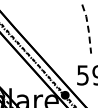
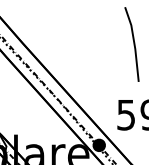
line: (88, 29) -> (134, 45), dashed -> solid

